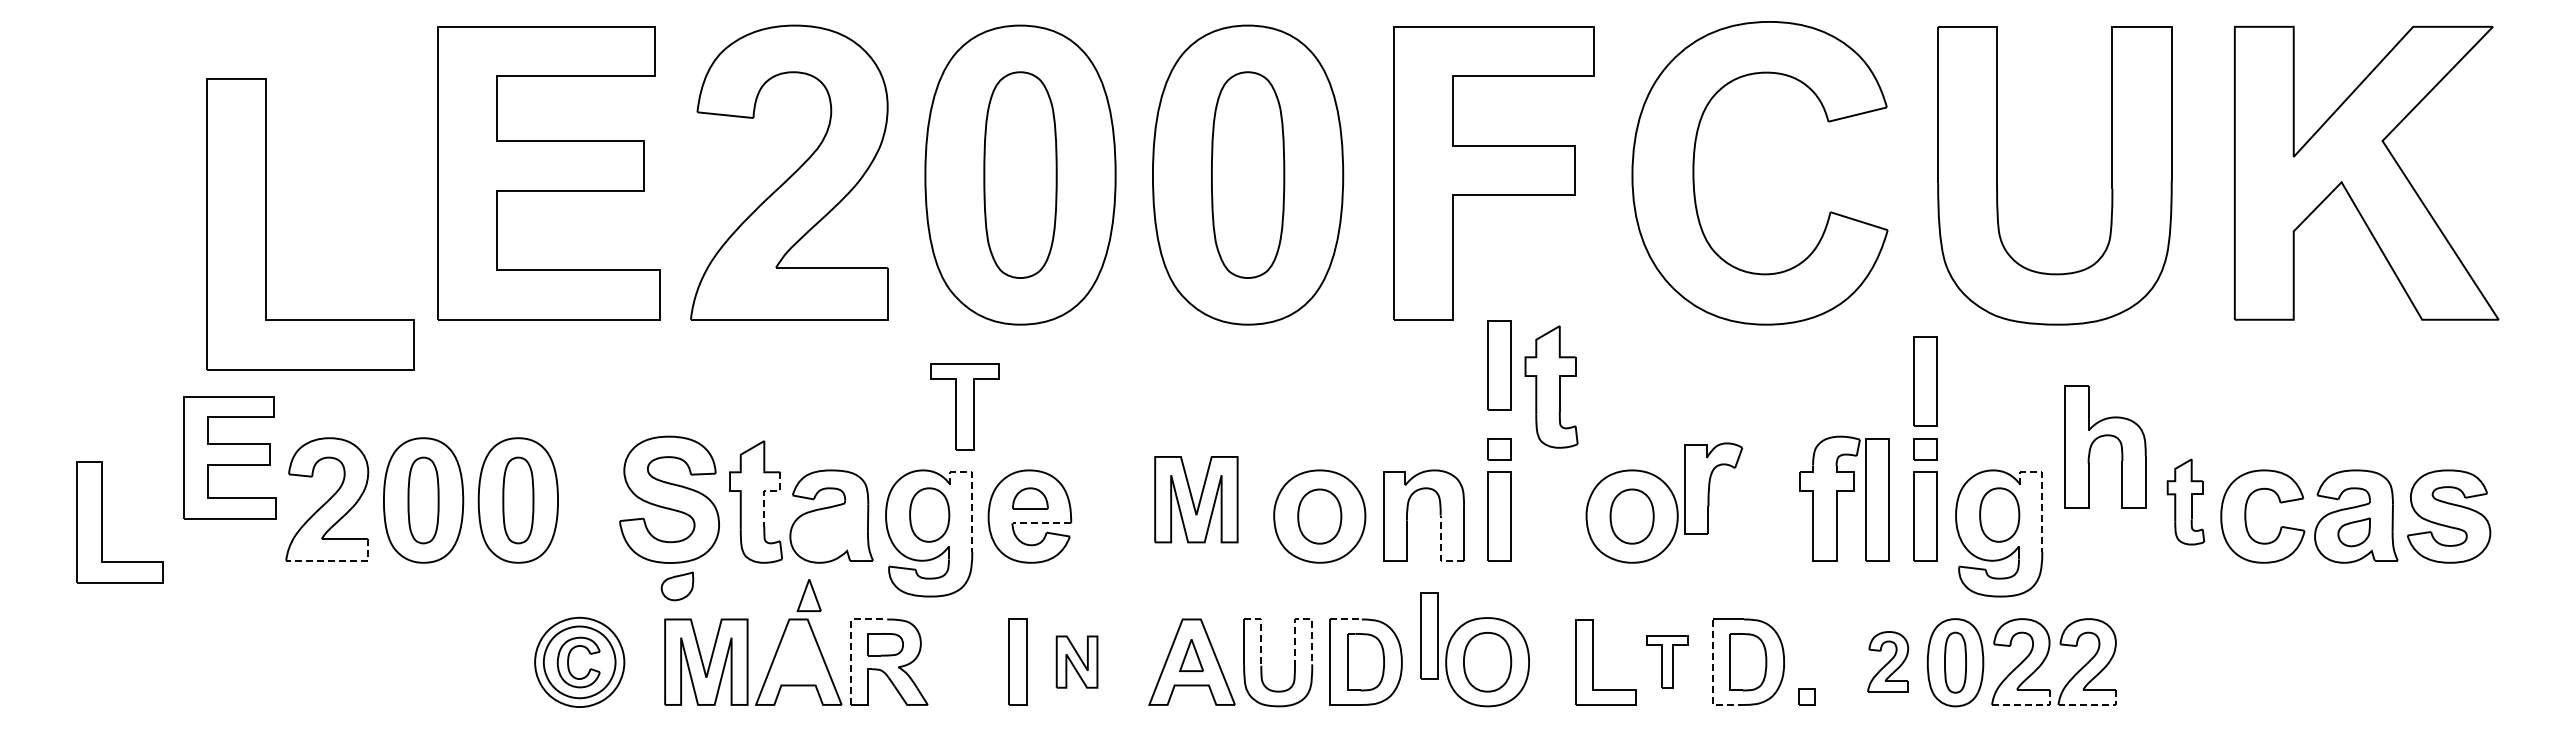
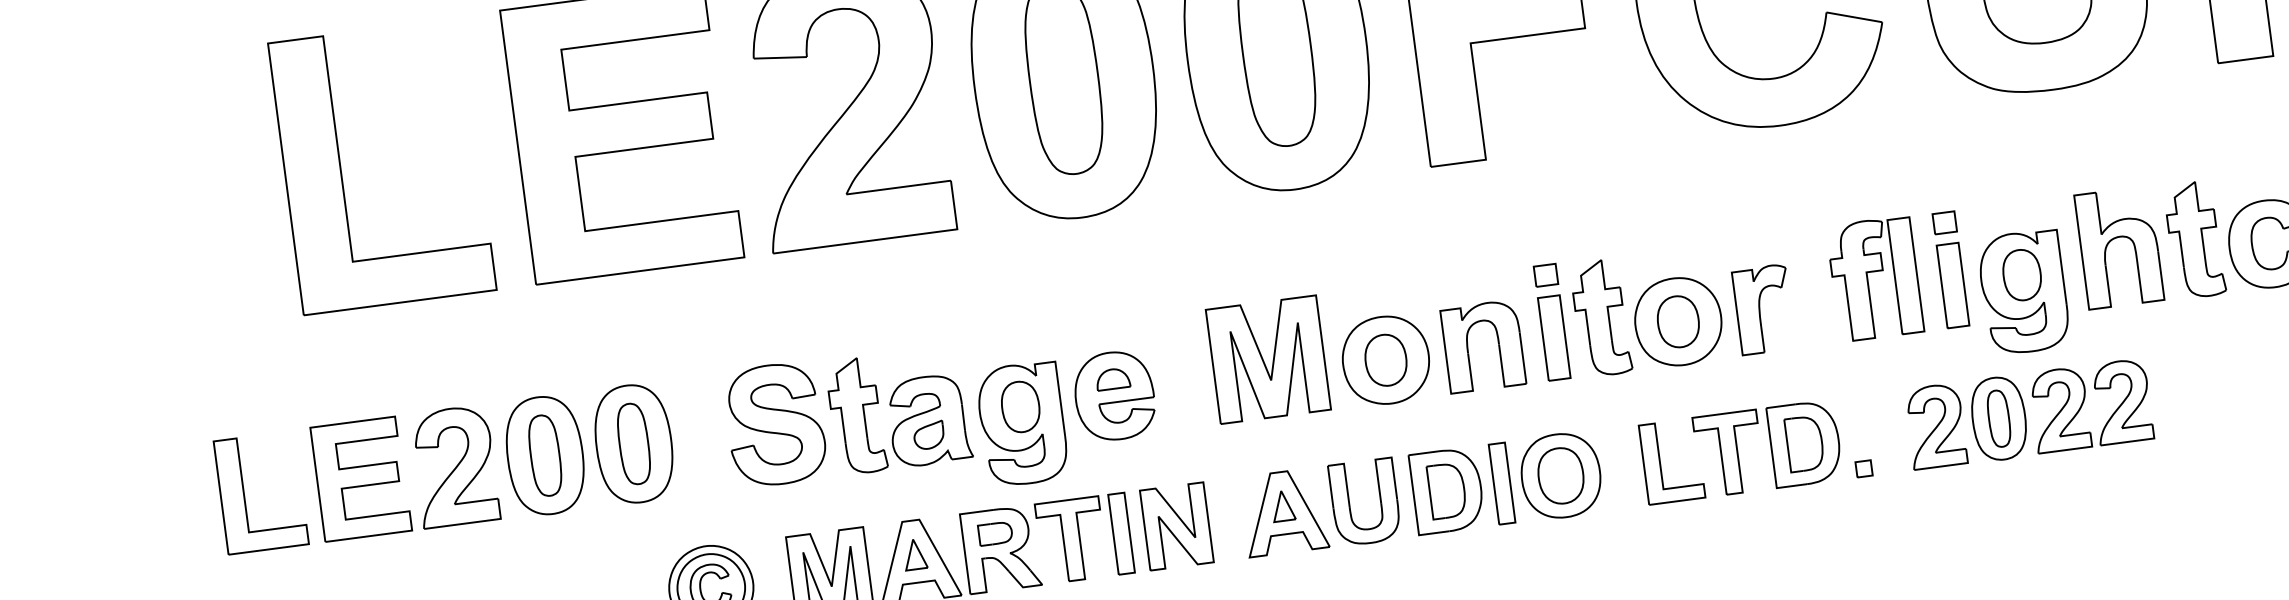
part: (266, 224) -> (341, 172), moved
part: (1499, 365) -> (1535, 196), removed
part: (1925, 381) -> (1936, 159), removed
part: (1551, 386) -> (1601, 317), moved
part: (964, 406) -> (1071, 539), moved
part: (2101, 437) -> (2114, 239), moved
part: (229, 457) -> (360, 479), moved
part: (1713, 488) -> (1763, 309), moved
line: (764, 491) -> (863, 405), dashed -> solid
line: (972, 494) -> (1058, 382), dashed -> solid
line: (2042, 494) -> (2059, 250), dashed -> solid
part: (1196, 499) -> (1268, 359), size x1.43
part: (2185, 501) -> (2194, 239), size x1.43
part: (102, 522) -> (244, 495), moved
line: (1041, 523) -> (1126, 401), dashed -> solid
line: (1440, 549) -> (1503, 376), dashed -> solid
line: (338, 560) -> (473, 522), dashed -> solid
part: (677, 586) -> (929, 435), moved
part: (808, 595) -> (914, 554), moved
line: (1302, 619) -> (1382, 458), dashed -> solid
line: (1346, 619) -> (1423, 453), dashed -> solid
line: (1261, 633) -> (1345, 476), dashed -> solid
part: (1429, 635) -> (1501, 483), moved
line: (850, 643) -> (962, 536), dashed -> solid
part: (1076, 661) -> (1176, 525), size x1.67
part: (1667, 661) -> (1729, 453), size x1.67
part: (1887, 661) -> (1935, 425), size x1.43
line: (1712, 679) -> (1773, 464), dashed -> solid
line: (2028, 704) -> (2072, 448), dashed -> solid
line: (2095, 704) -> (2135, 440), dashed -> solid

